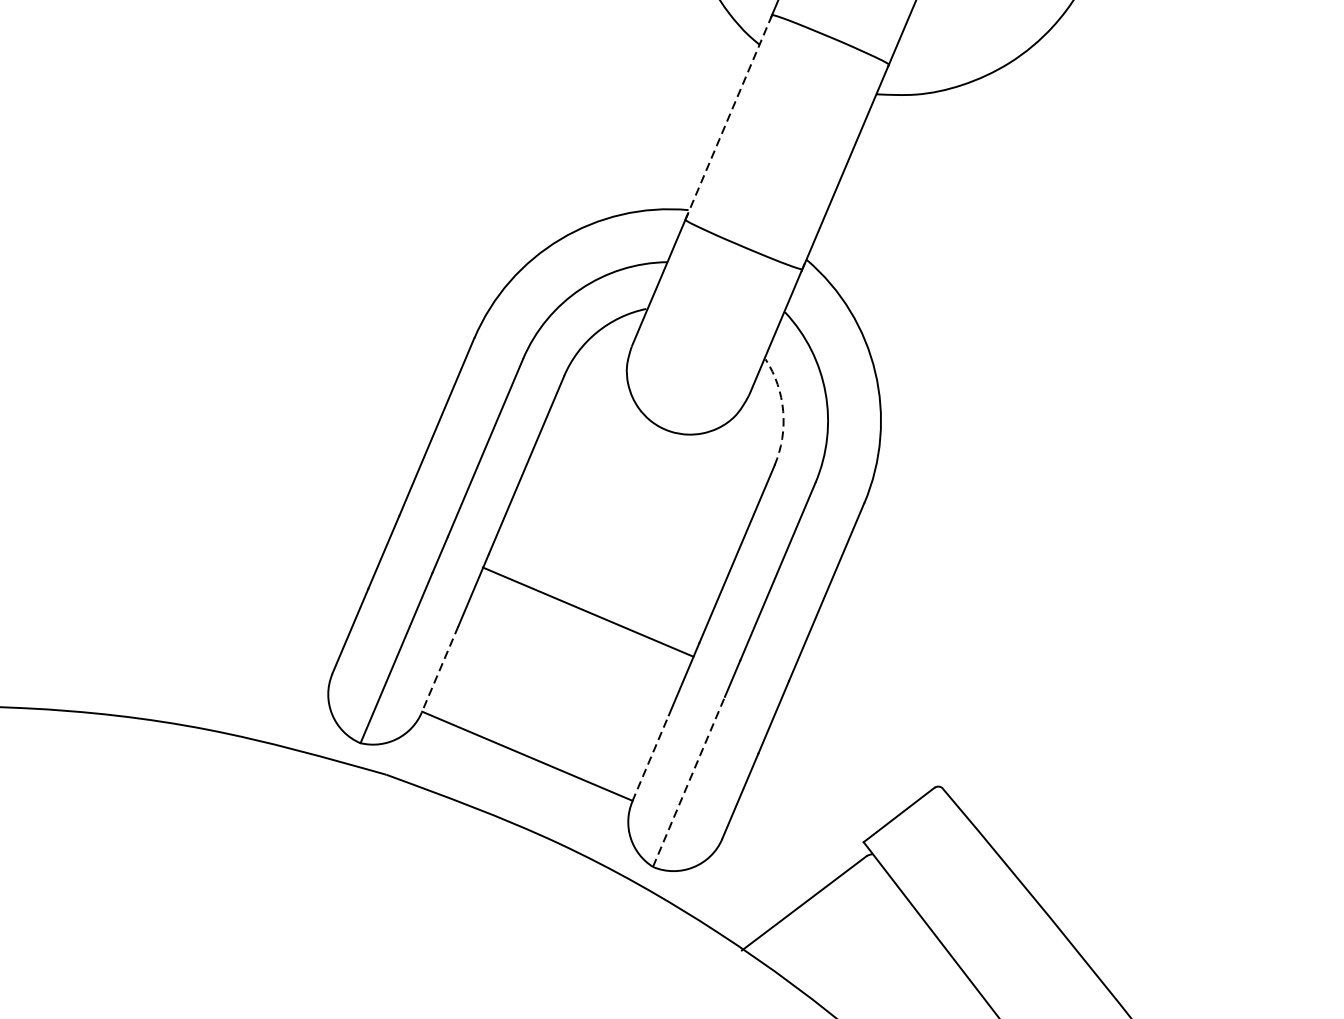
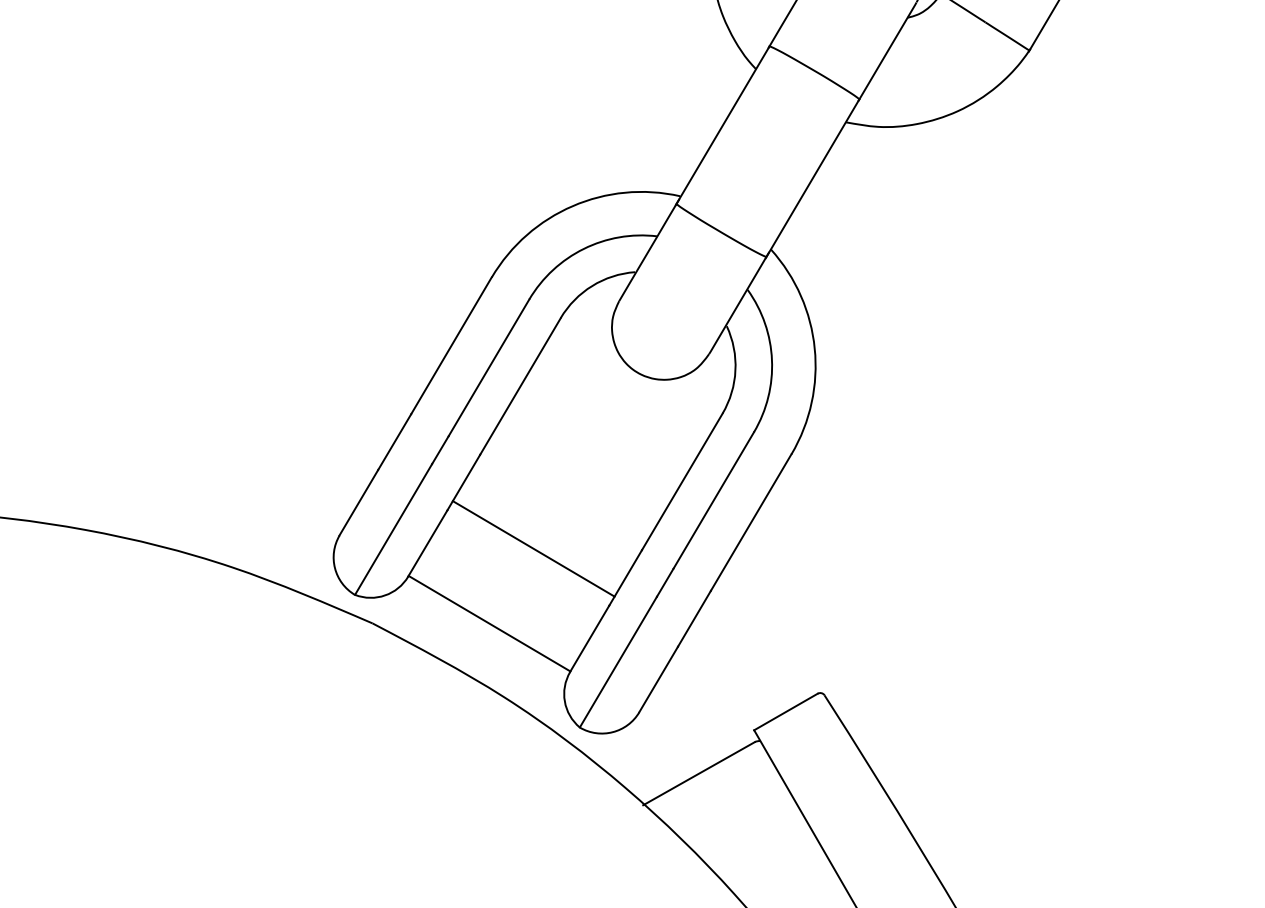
line: (728, 119) -> (722, 126), dashed -> solid
arc: (783, 411) -> (735, 370), dashed -> solid
line: (587, 611) -> (533, 548), moved
line: (439, 669) -> (427, 543), dashed -> solid
line: (650, 758) -> (589, 638), dashed -> solid
line: (689, 782) -> (618, 662), dashed -> solid

